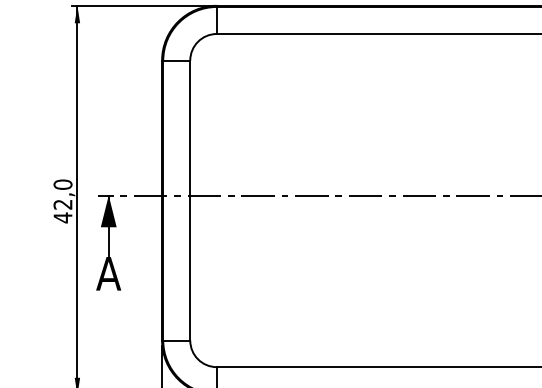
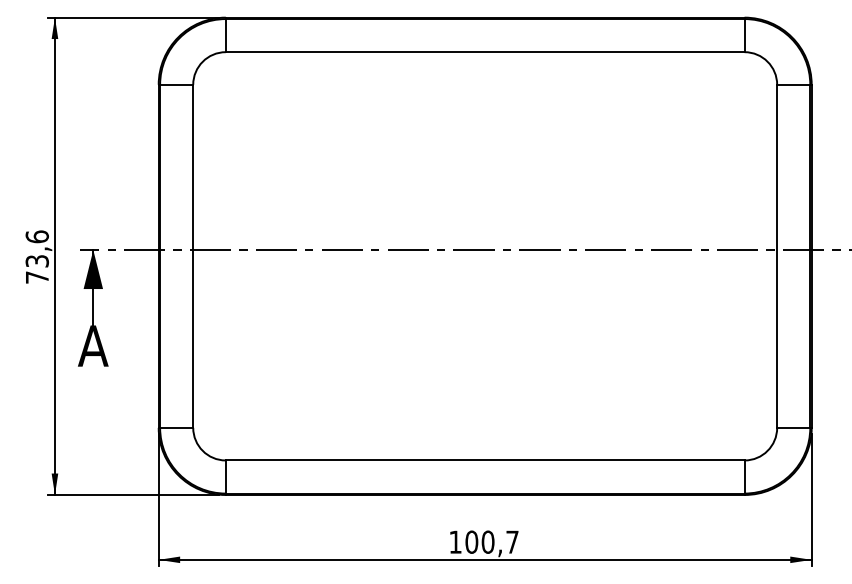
text: (62, 201) -> (36, 257), 42,0 -> 73,6

